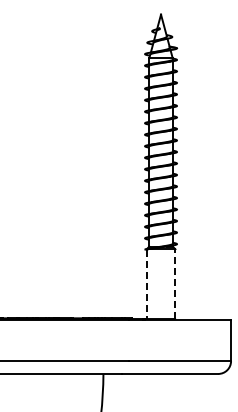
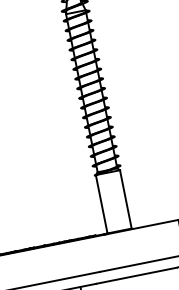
line: (146, 284) -> (101, 204), dashed -> solid
line: (175, 284) -> (125, 199), dashed -> solid

